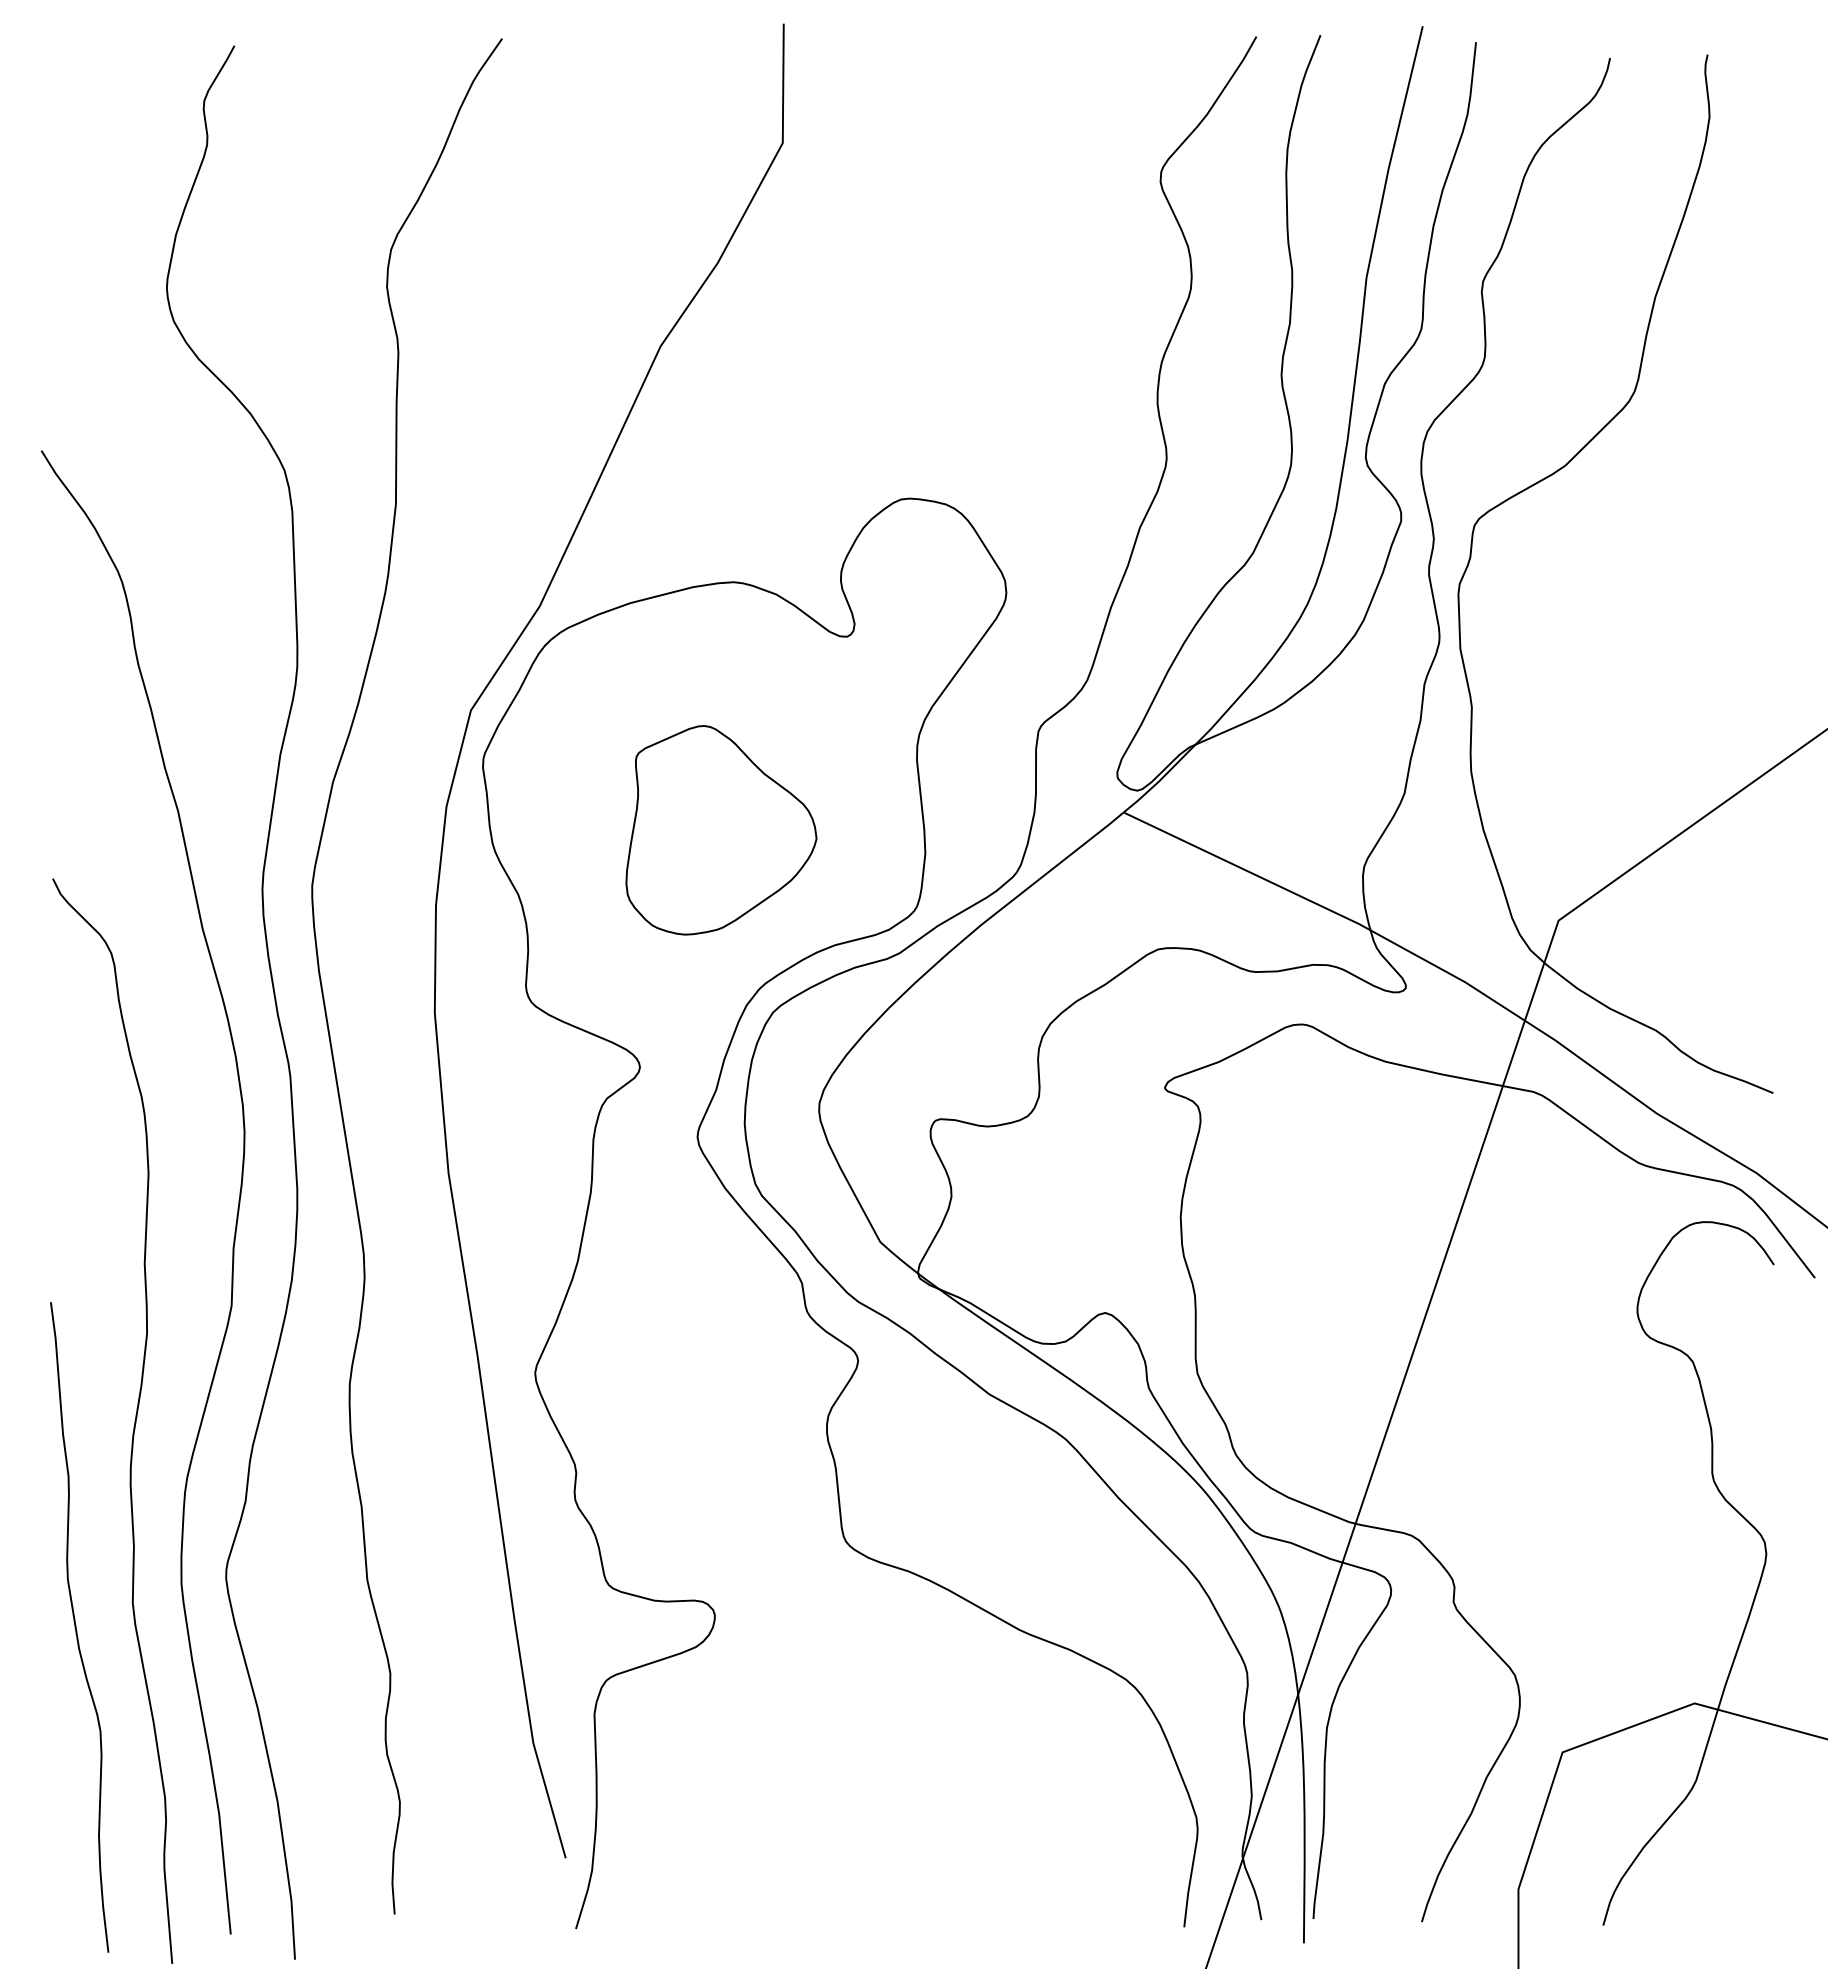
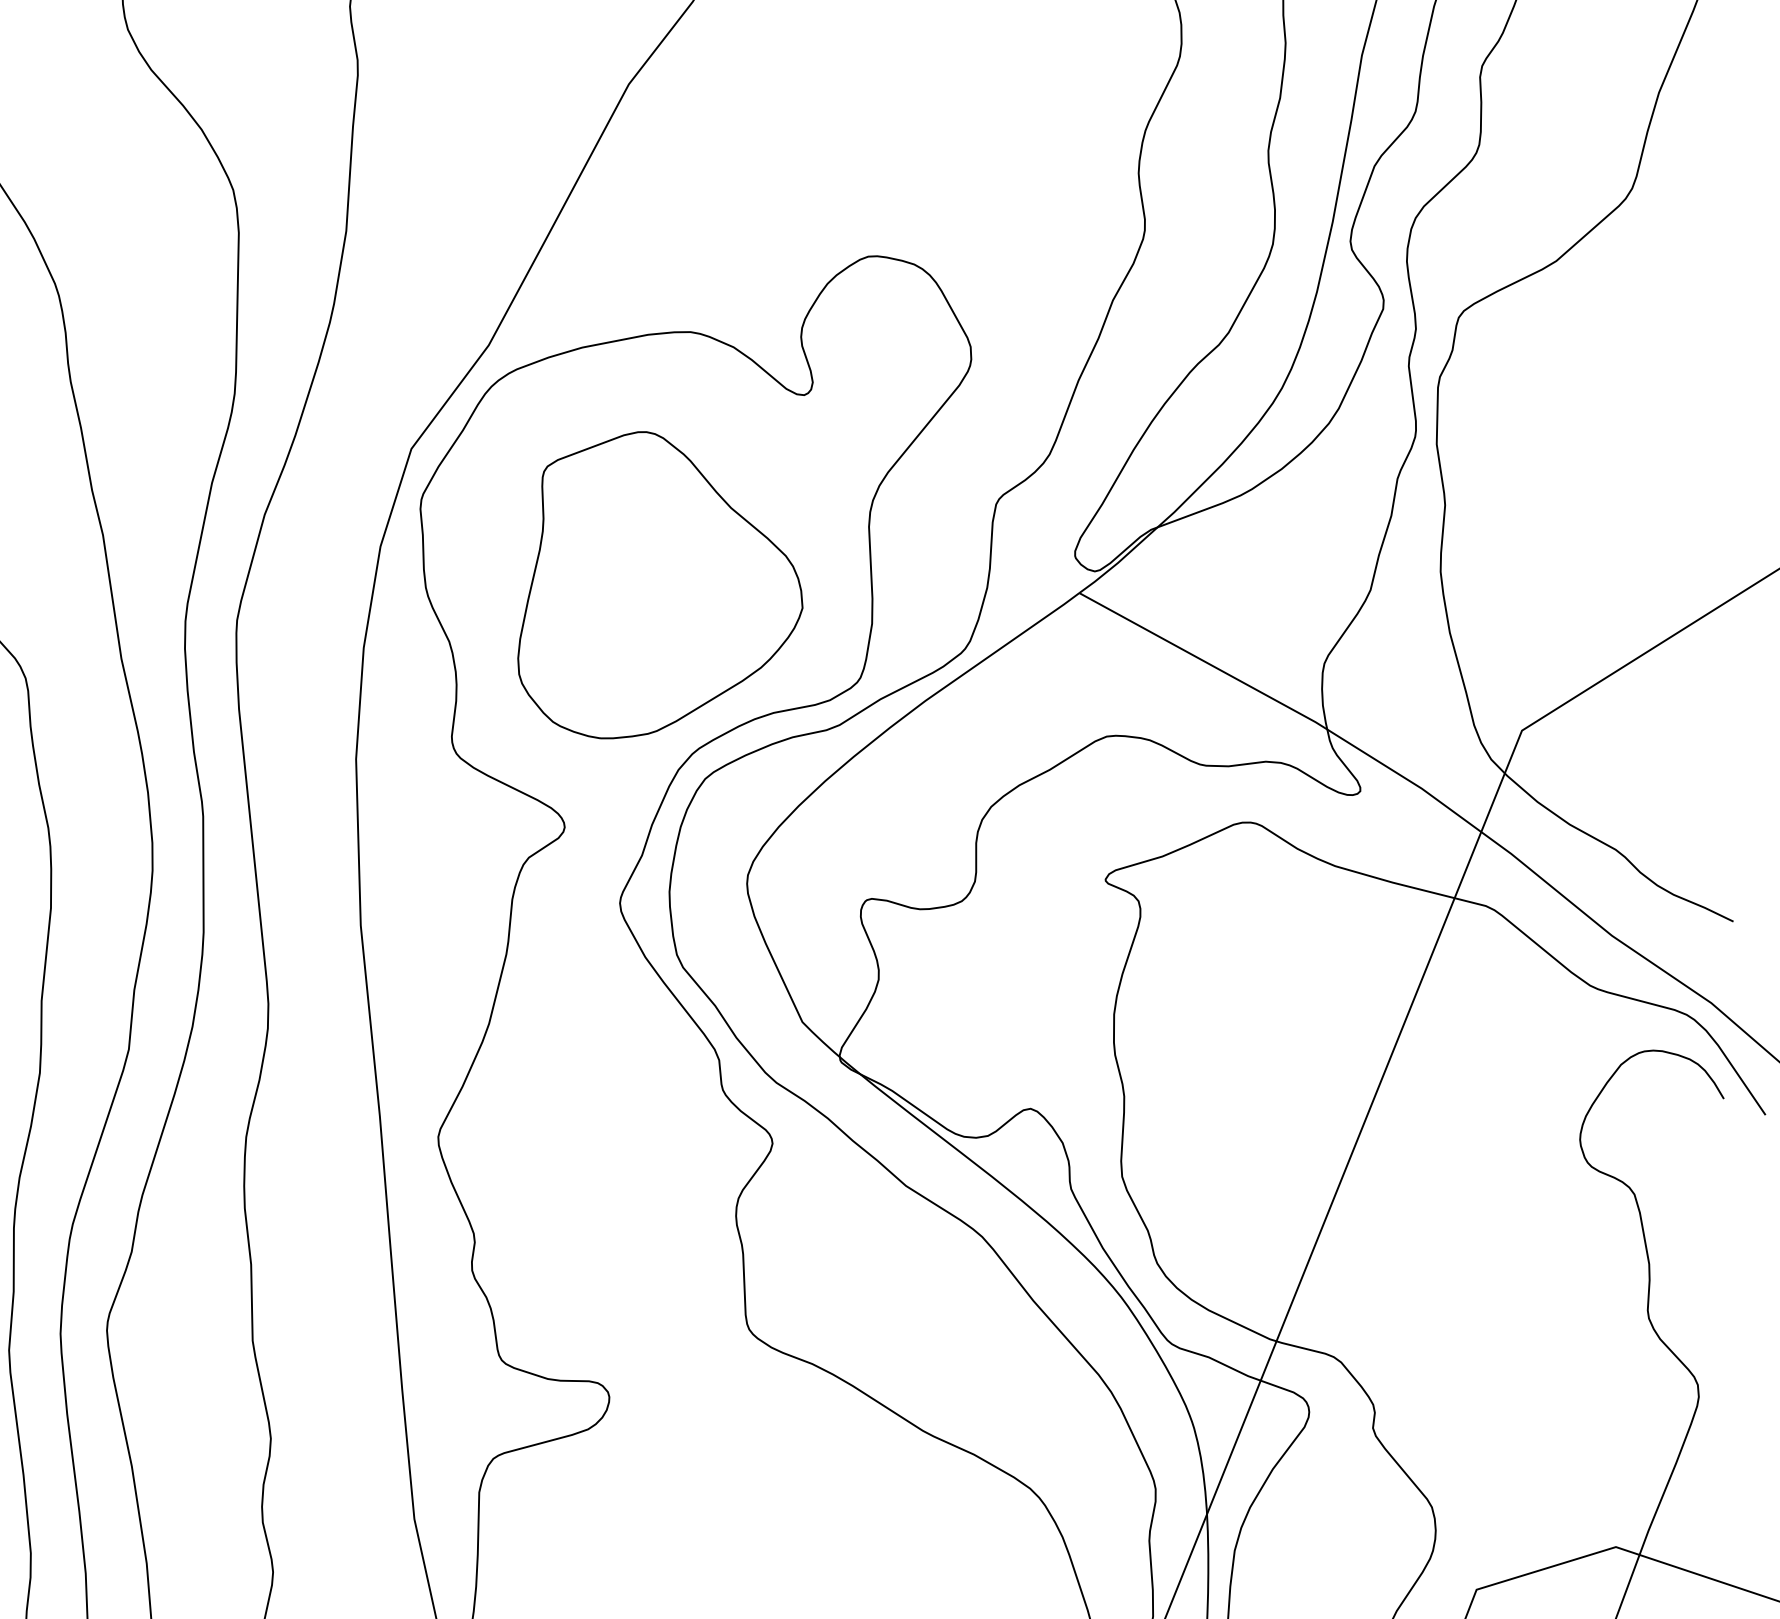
part: (721, 830) -> (663, 587), size x1.43

